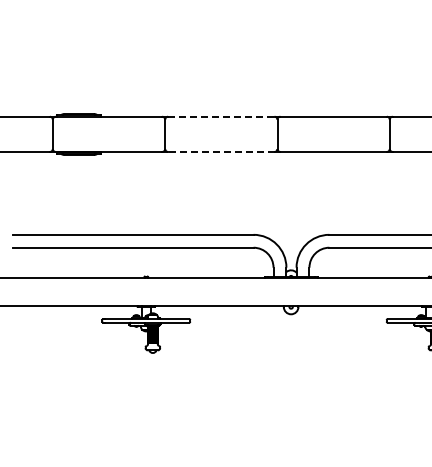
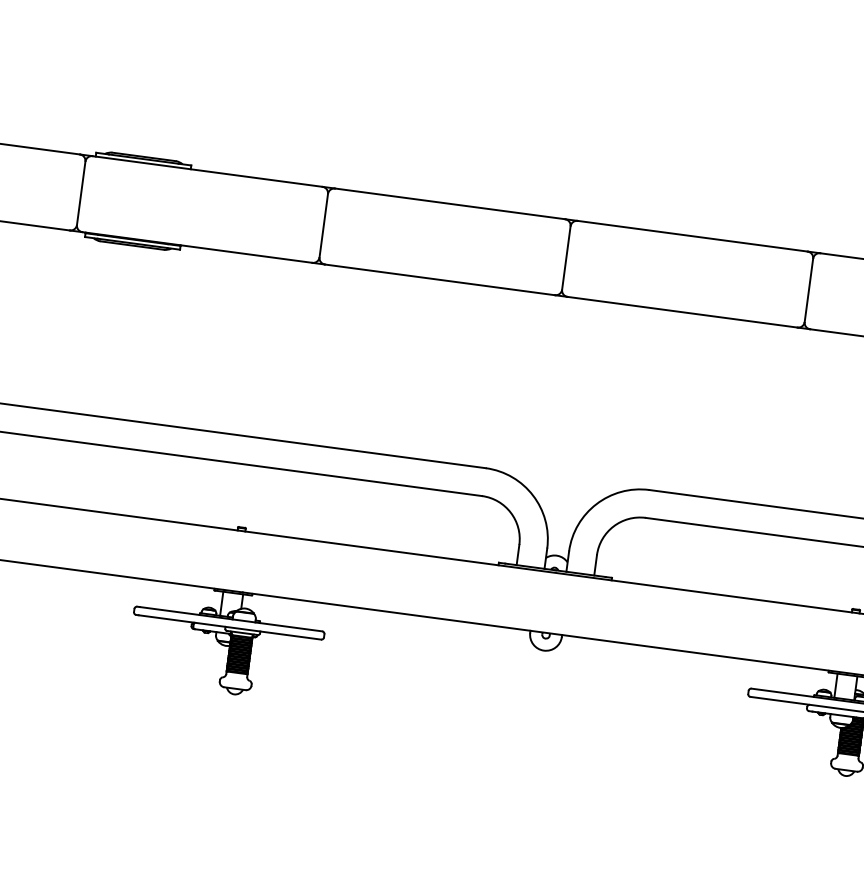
line: (221, 116) -> (450, 203), dashed -> solid
line: (220, 151) -> (438, 278), dashed -> solid

